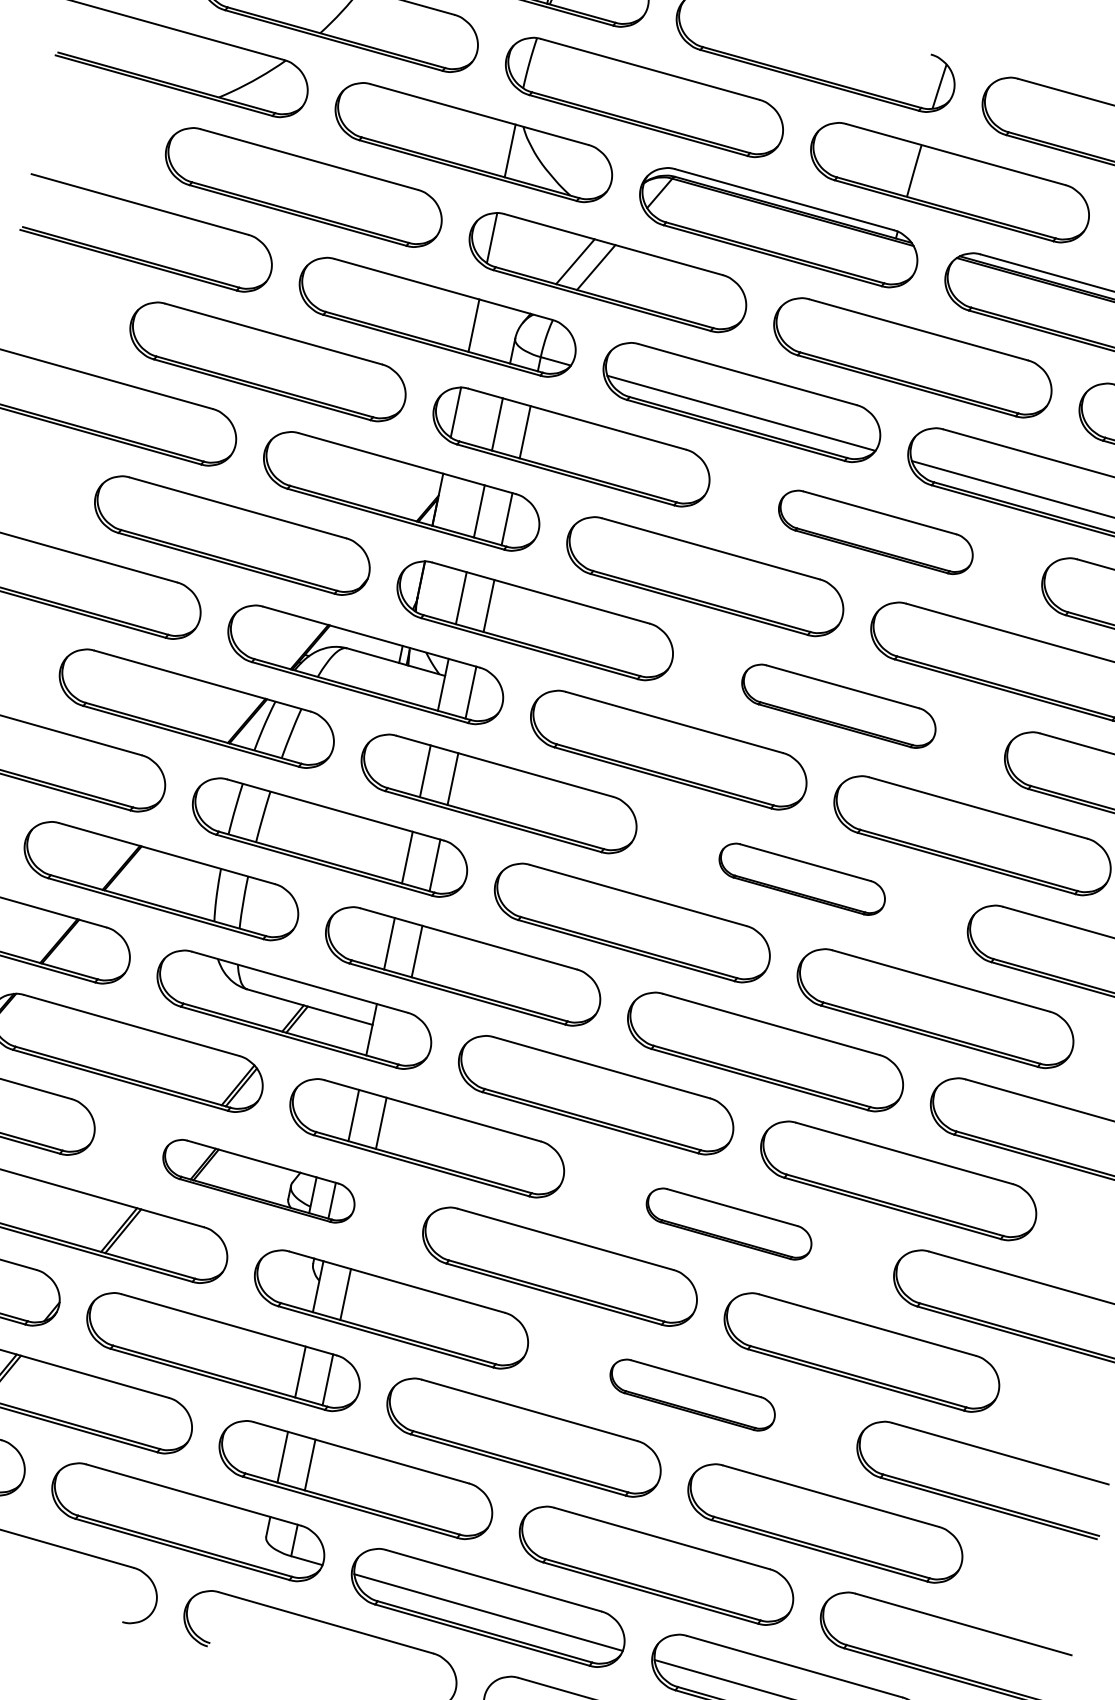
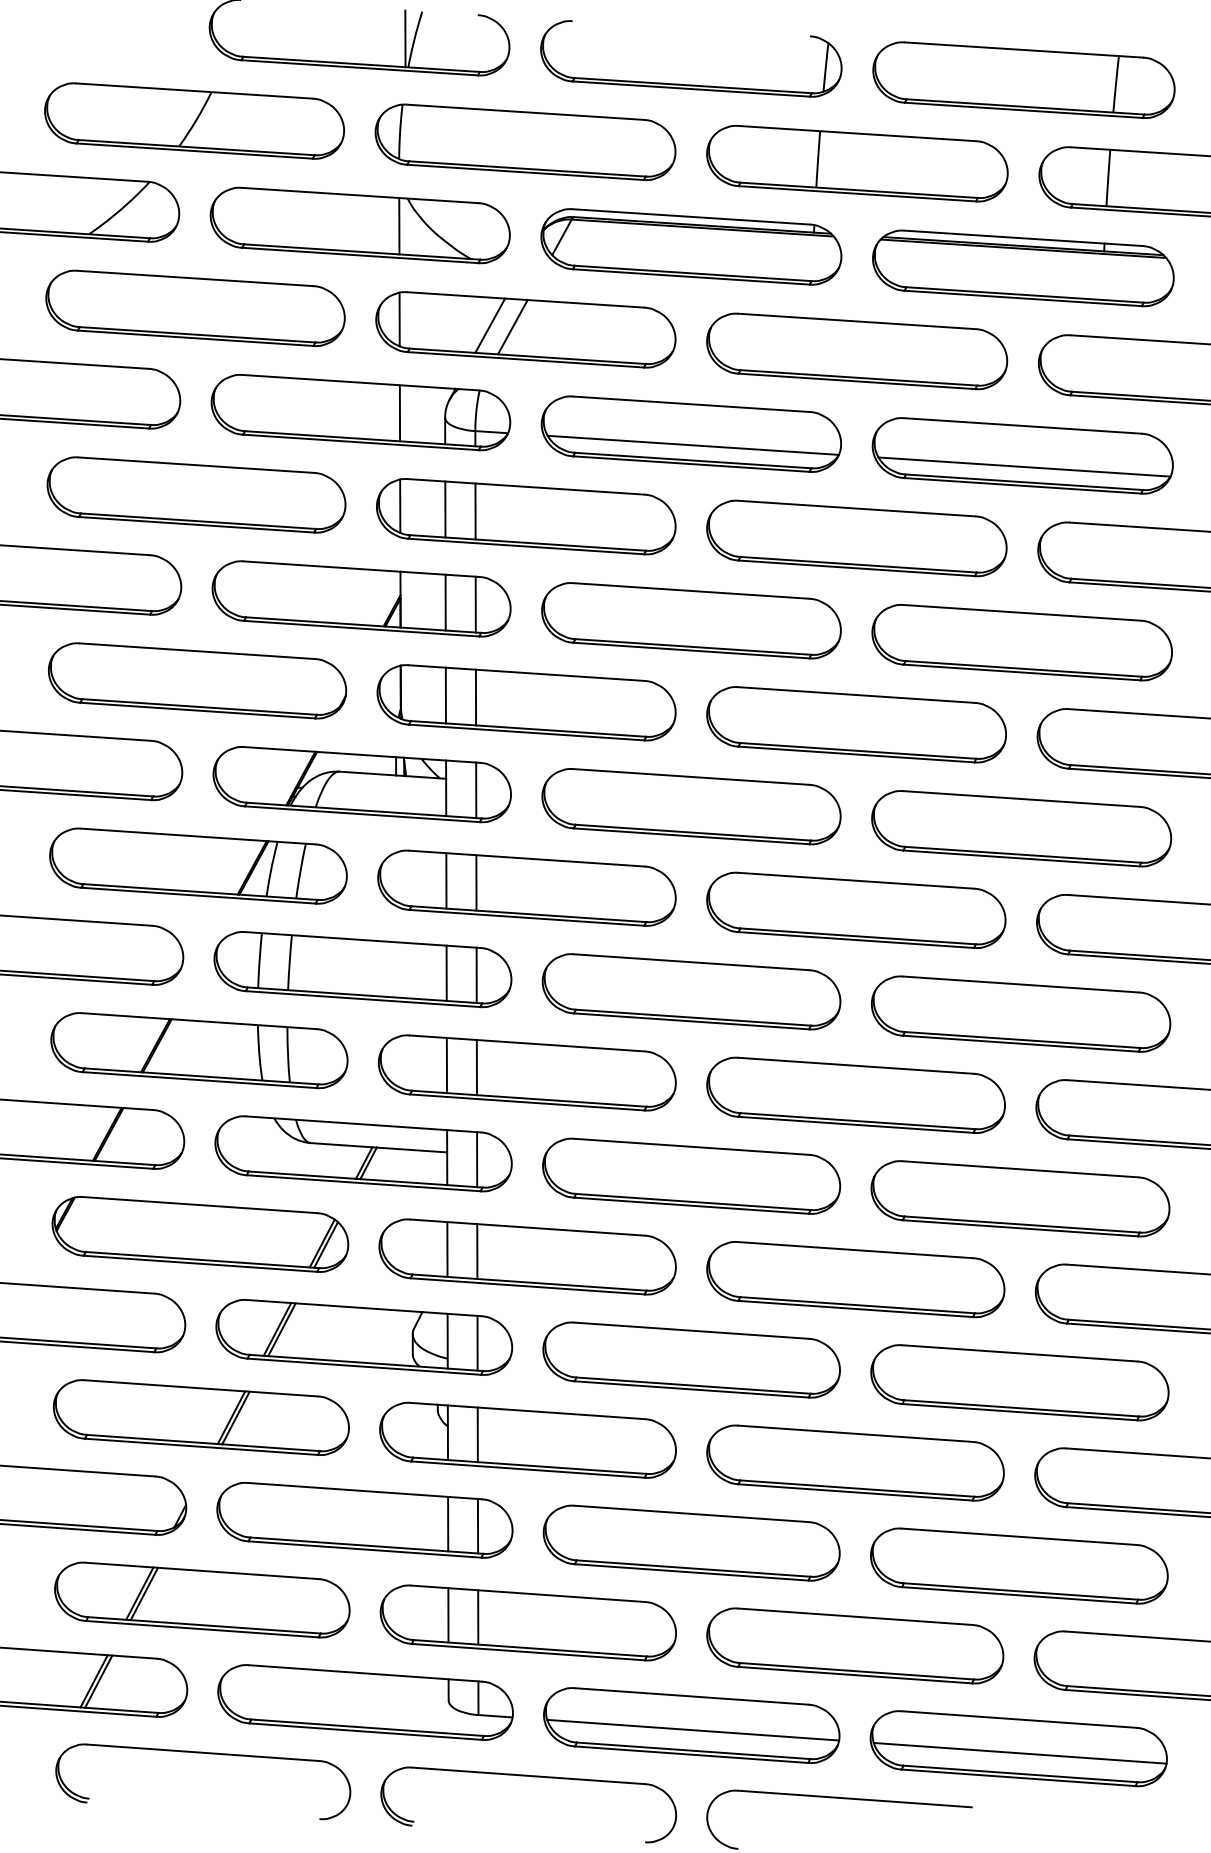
part: (875, 532) -> (856, 538), size x1.43
part: (838, 705) -> (856, 724), size x1.43
part: (802, 878) -> (856, 909), size x1.67
line: (399, 1037) -> (477, 1159), added
part: (259, 1181) -> (364, 1337), size x1.43
part: (728, 1223) -> (855, 1279), size x1.67
part: (692, 1394) -> (855, 1462), size x1.67

